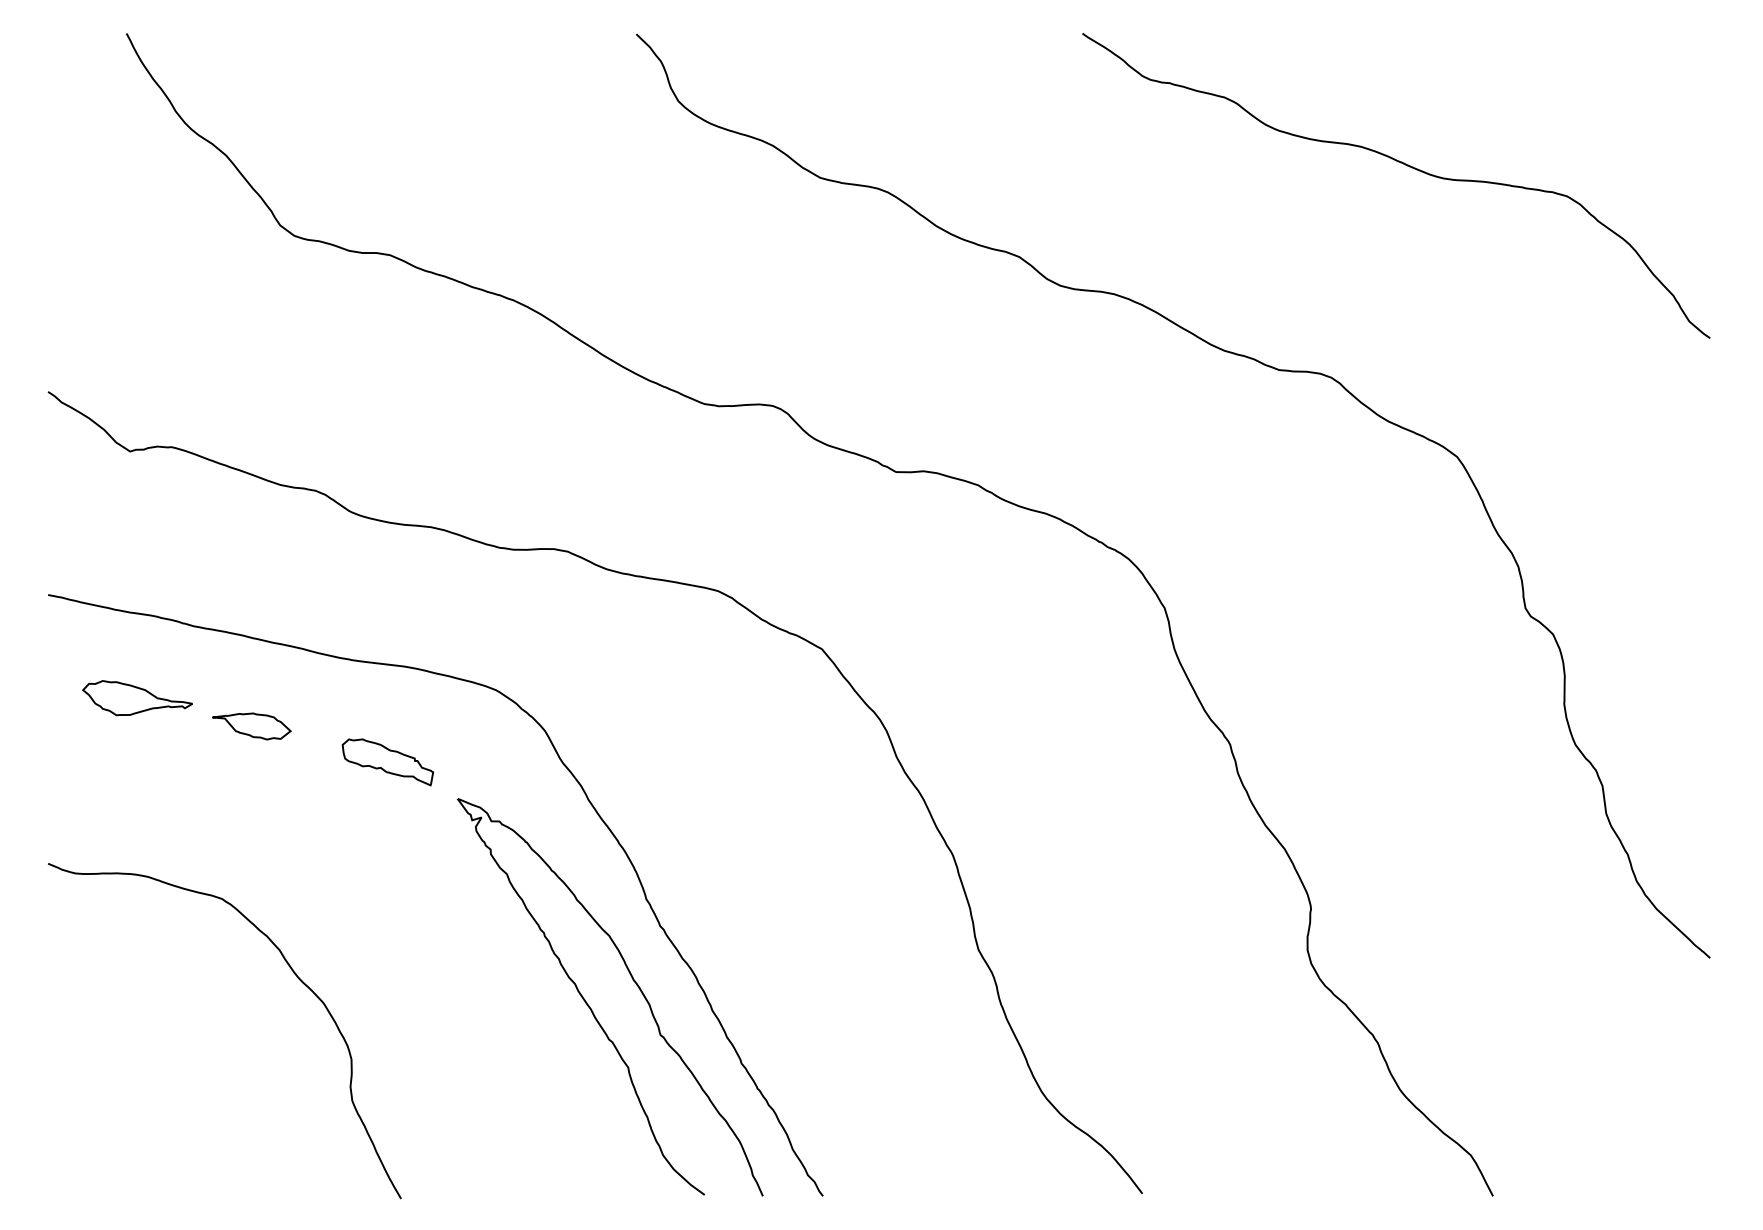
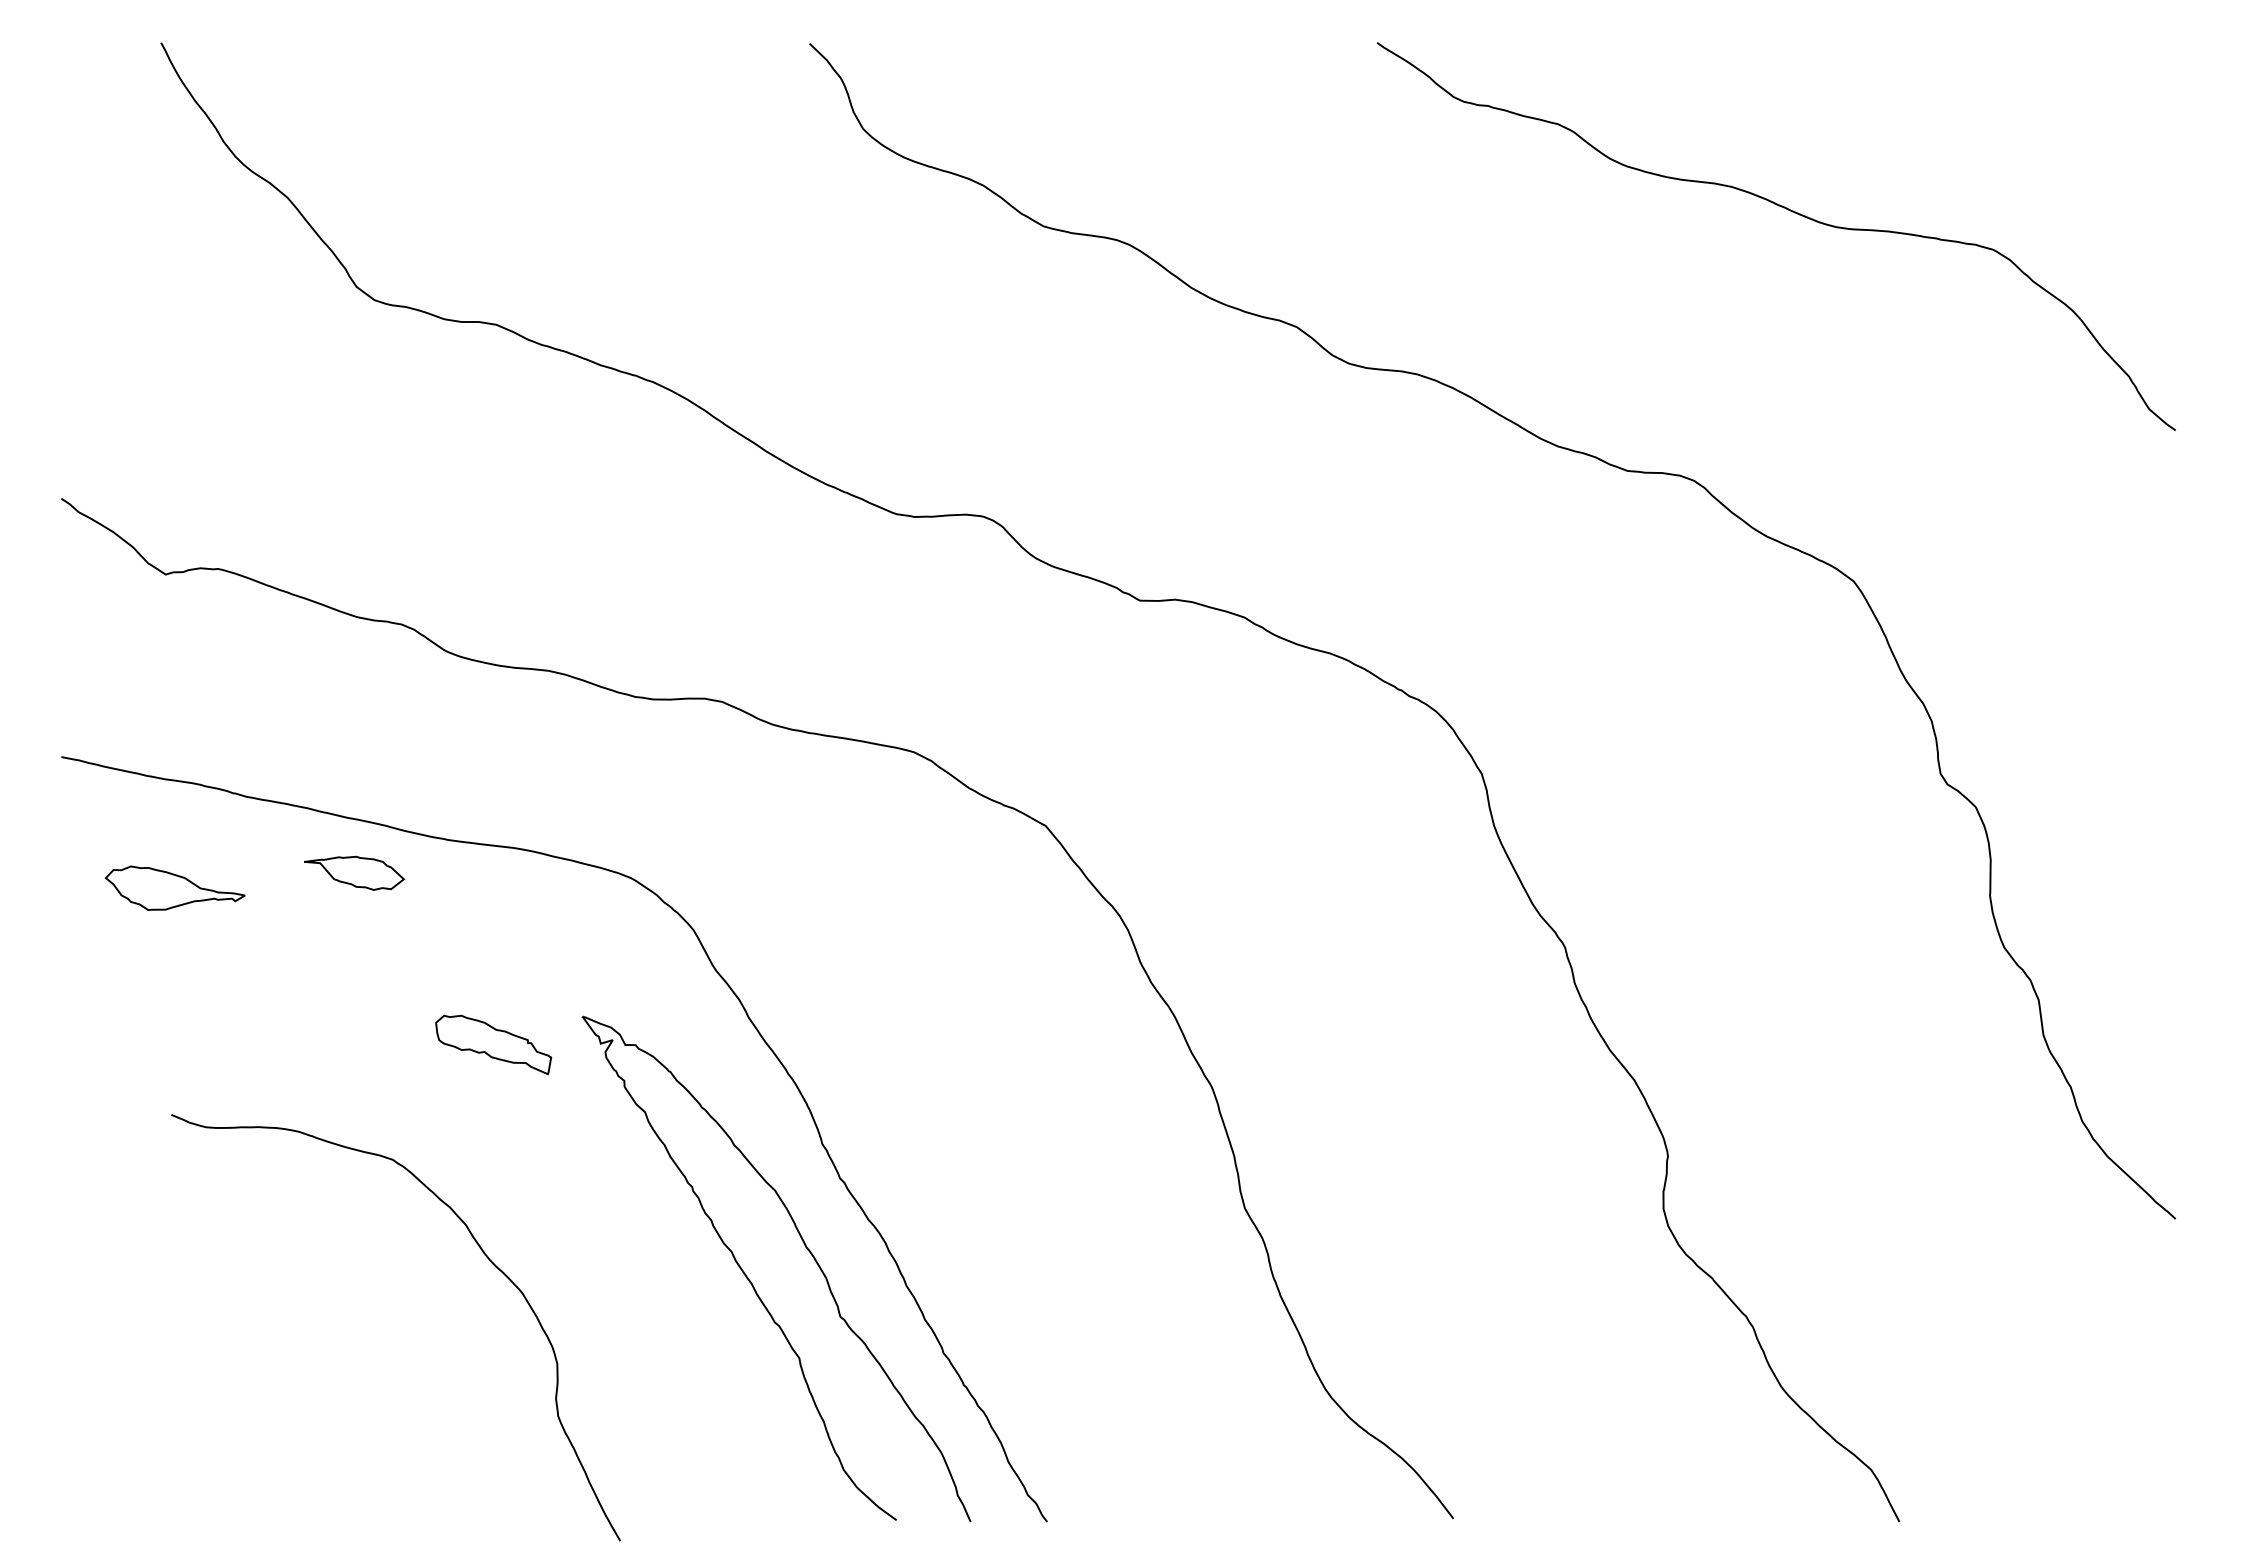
part: (251, 725) -> (354, 872), moved
part: (387, 762) -> (493, 1044), moved
curve: (295, 975) -> (485, 1256), moved

